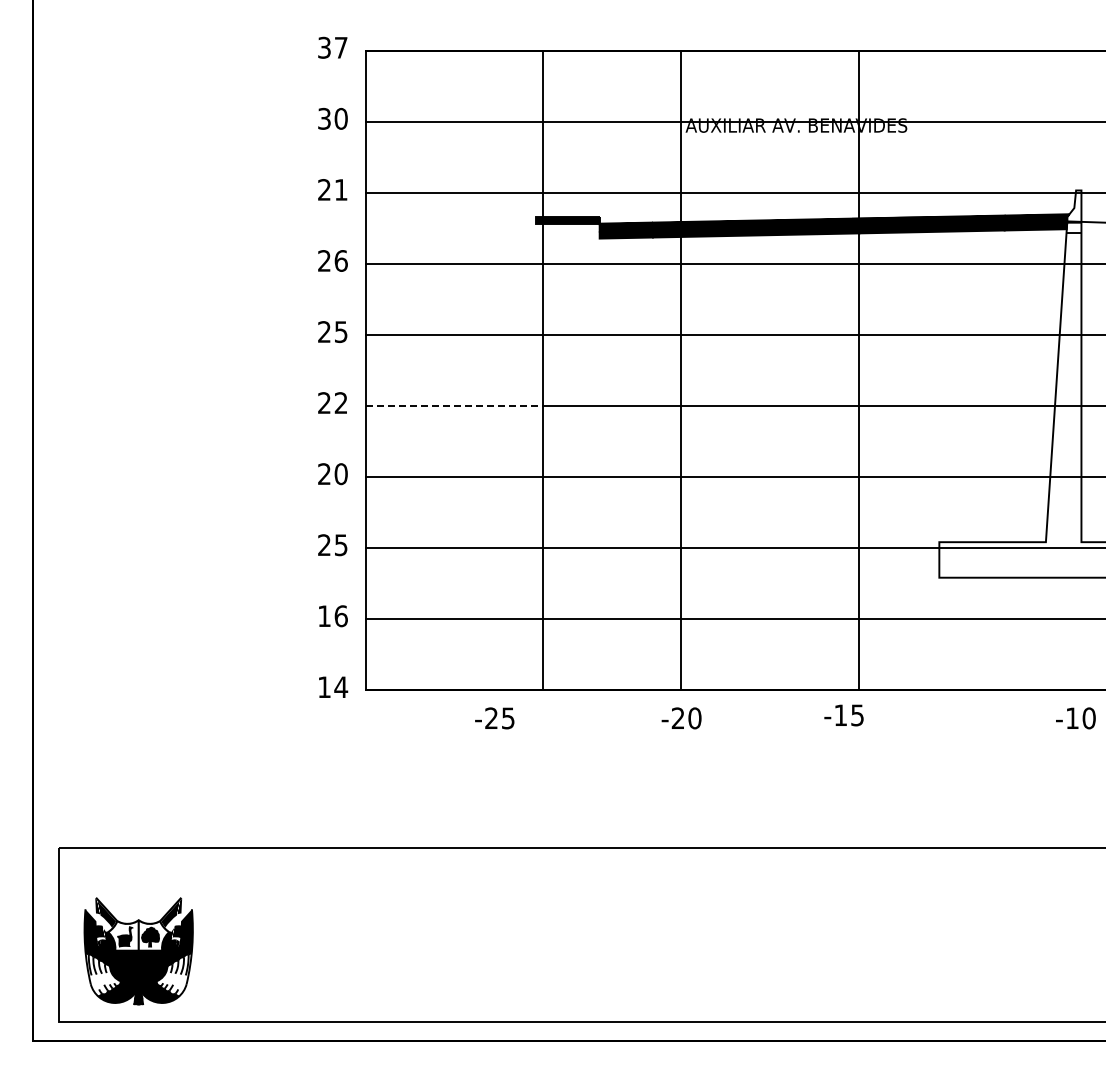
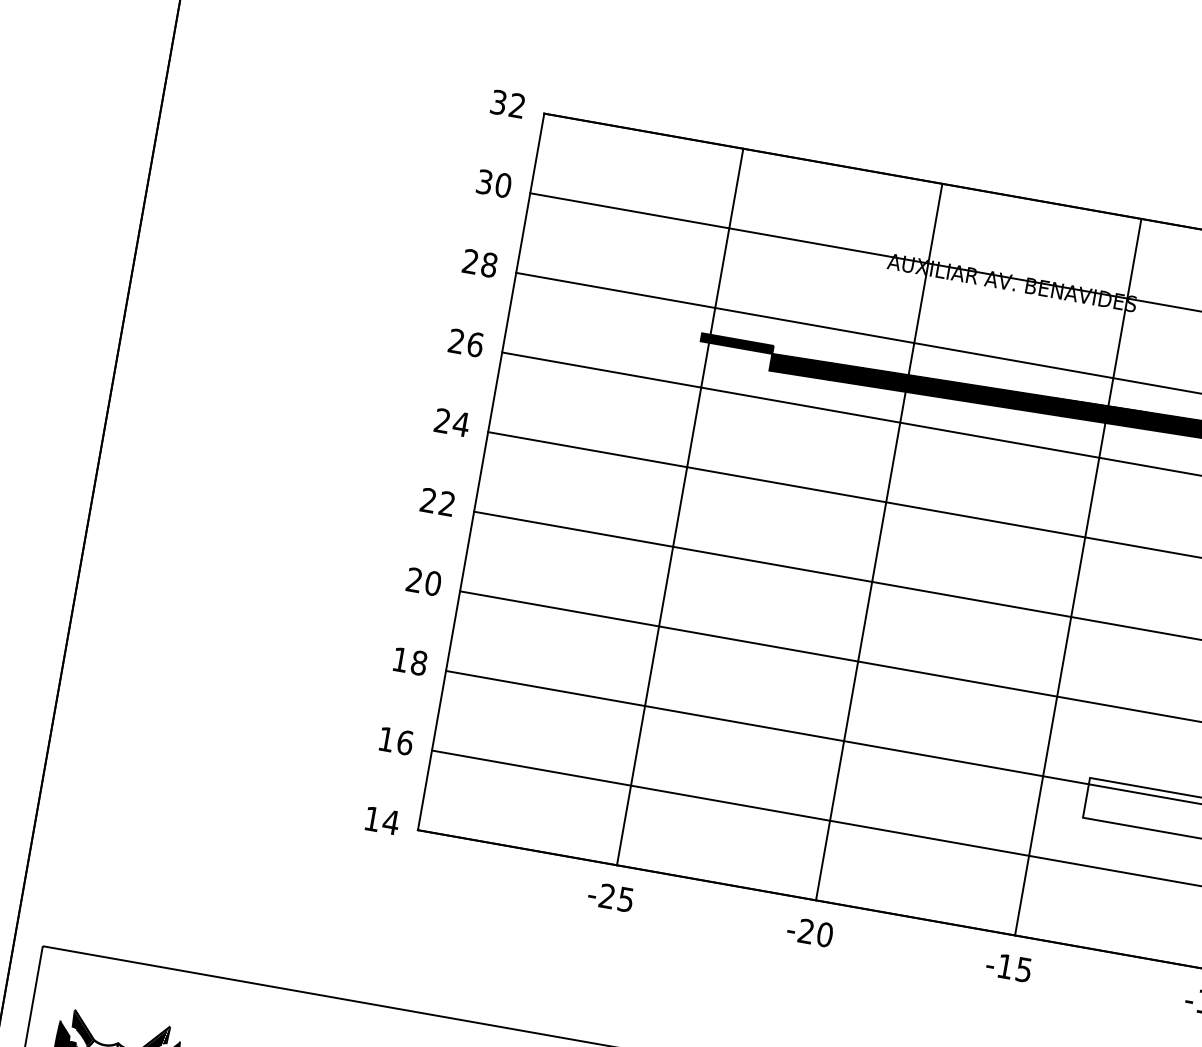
text: (340, 47) -> (516, 105), 37 -> 32
text: (340, 189) -> (488, 264), 21 -> 28
text: (341, 332) -> (461, 424), 25 -> 24
line: (680, 369) -> (878, 541), moved
line: (858, 369) -> (1078, 576), moved
line: (454, 405) -> (573, 528), dashed -> solid
text: (332, 545) -> (409, 661), 25 -> 18
text: (843, 715) -> (1008, 967), moved
text: (494, 718) -> (610, 897), moved
text: (681, 718) -> (809, 932), moved

